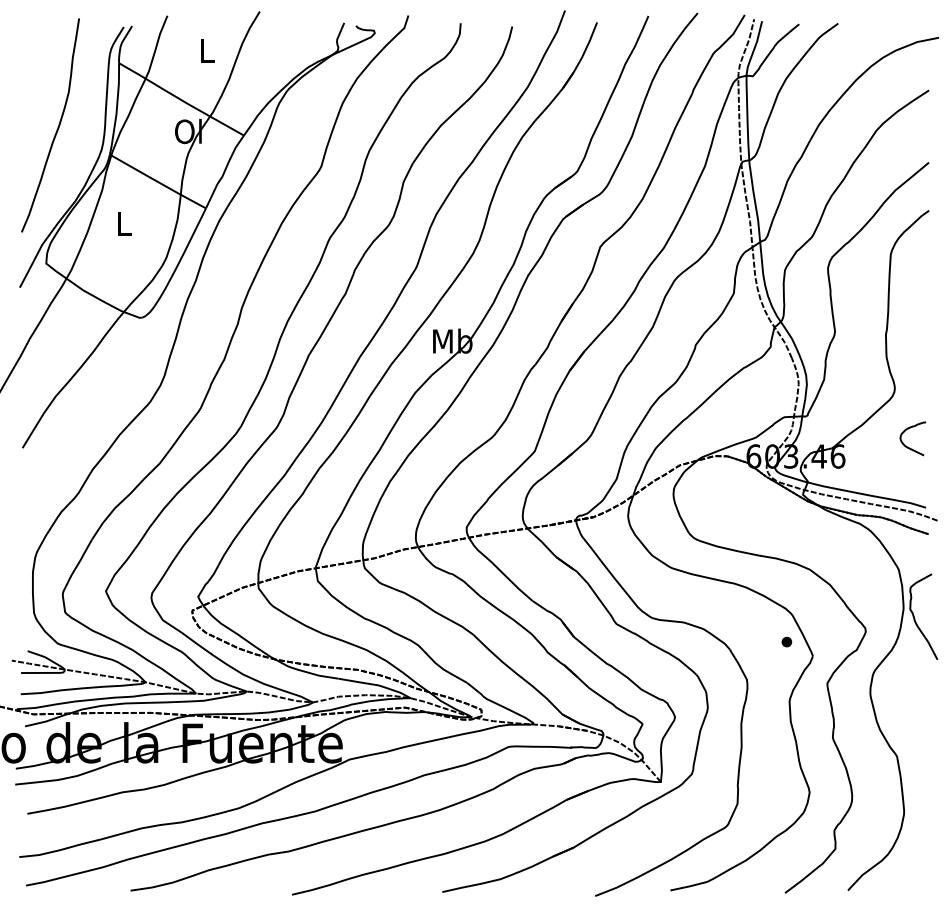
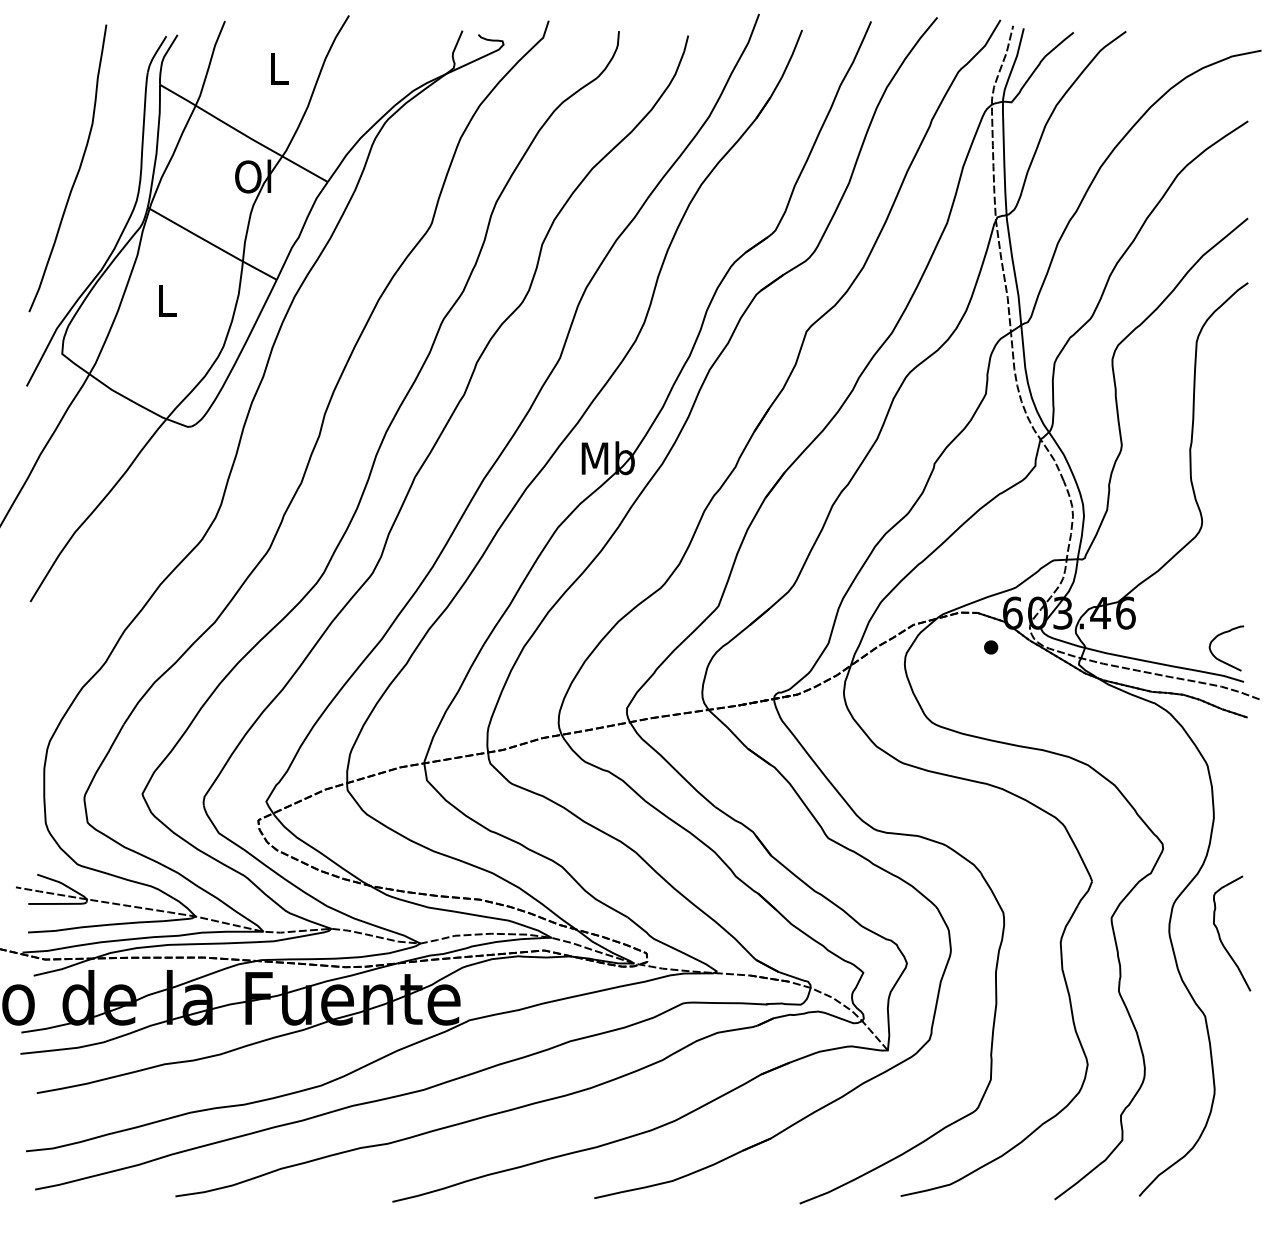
curve: (908, 447) -> (1220, 659), moved
curve: (915, 618) -> (1220, 935), moved
part: (787, 642) -> (991, 647), moved

